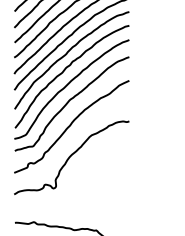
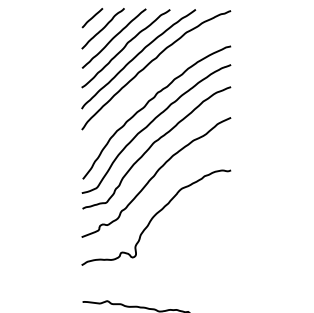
curve: (67, 54) -> (150, 83), removed

